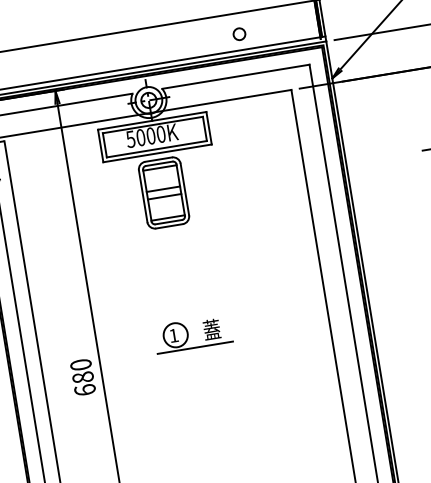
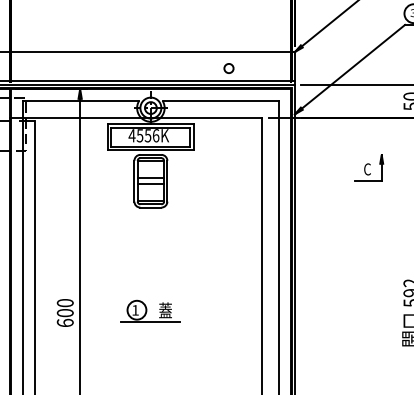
text: (145, 136) -> (143, 135), 5000K -> 4556K
part: (192, 332) -> (150, 310), moved
text: (83, 377) -> (65, 313), 680 -> 600

